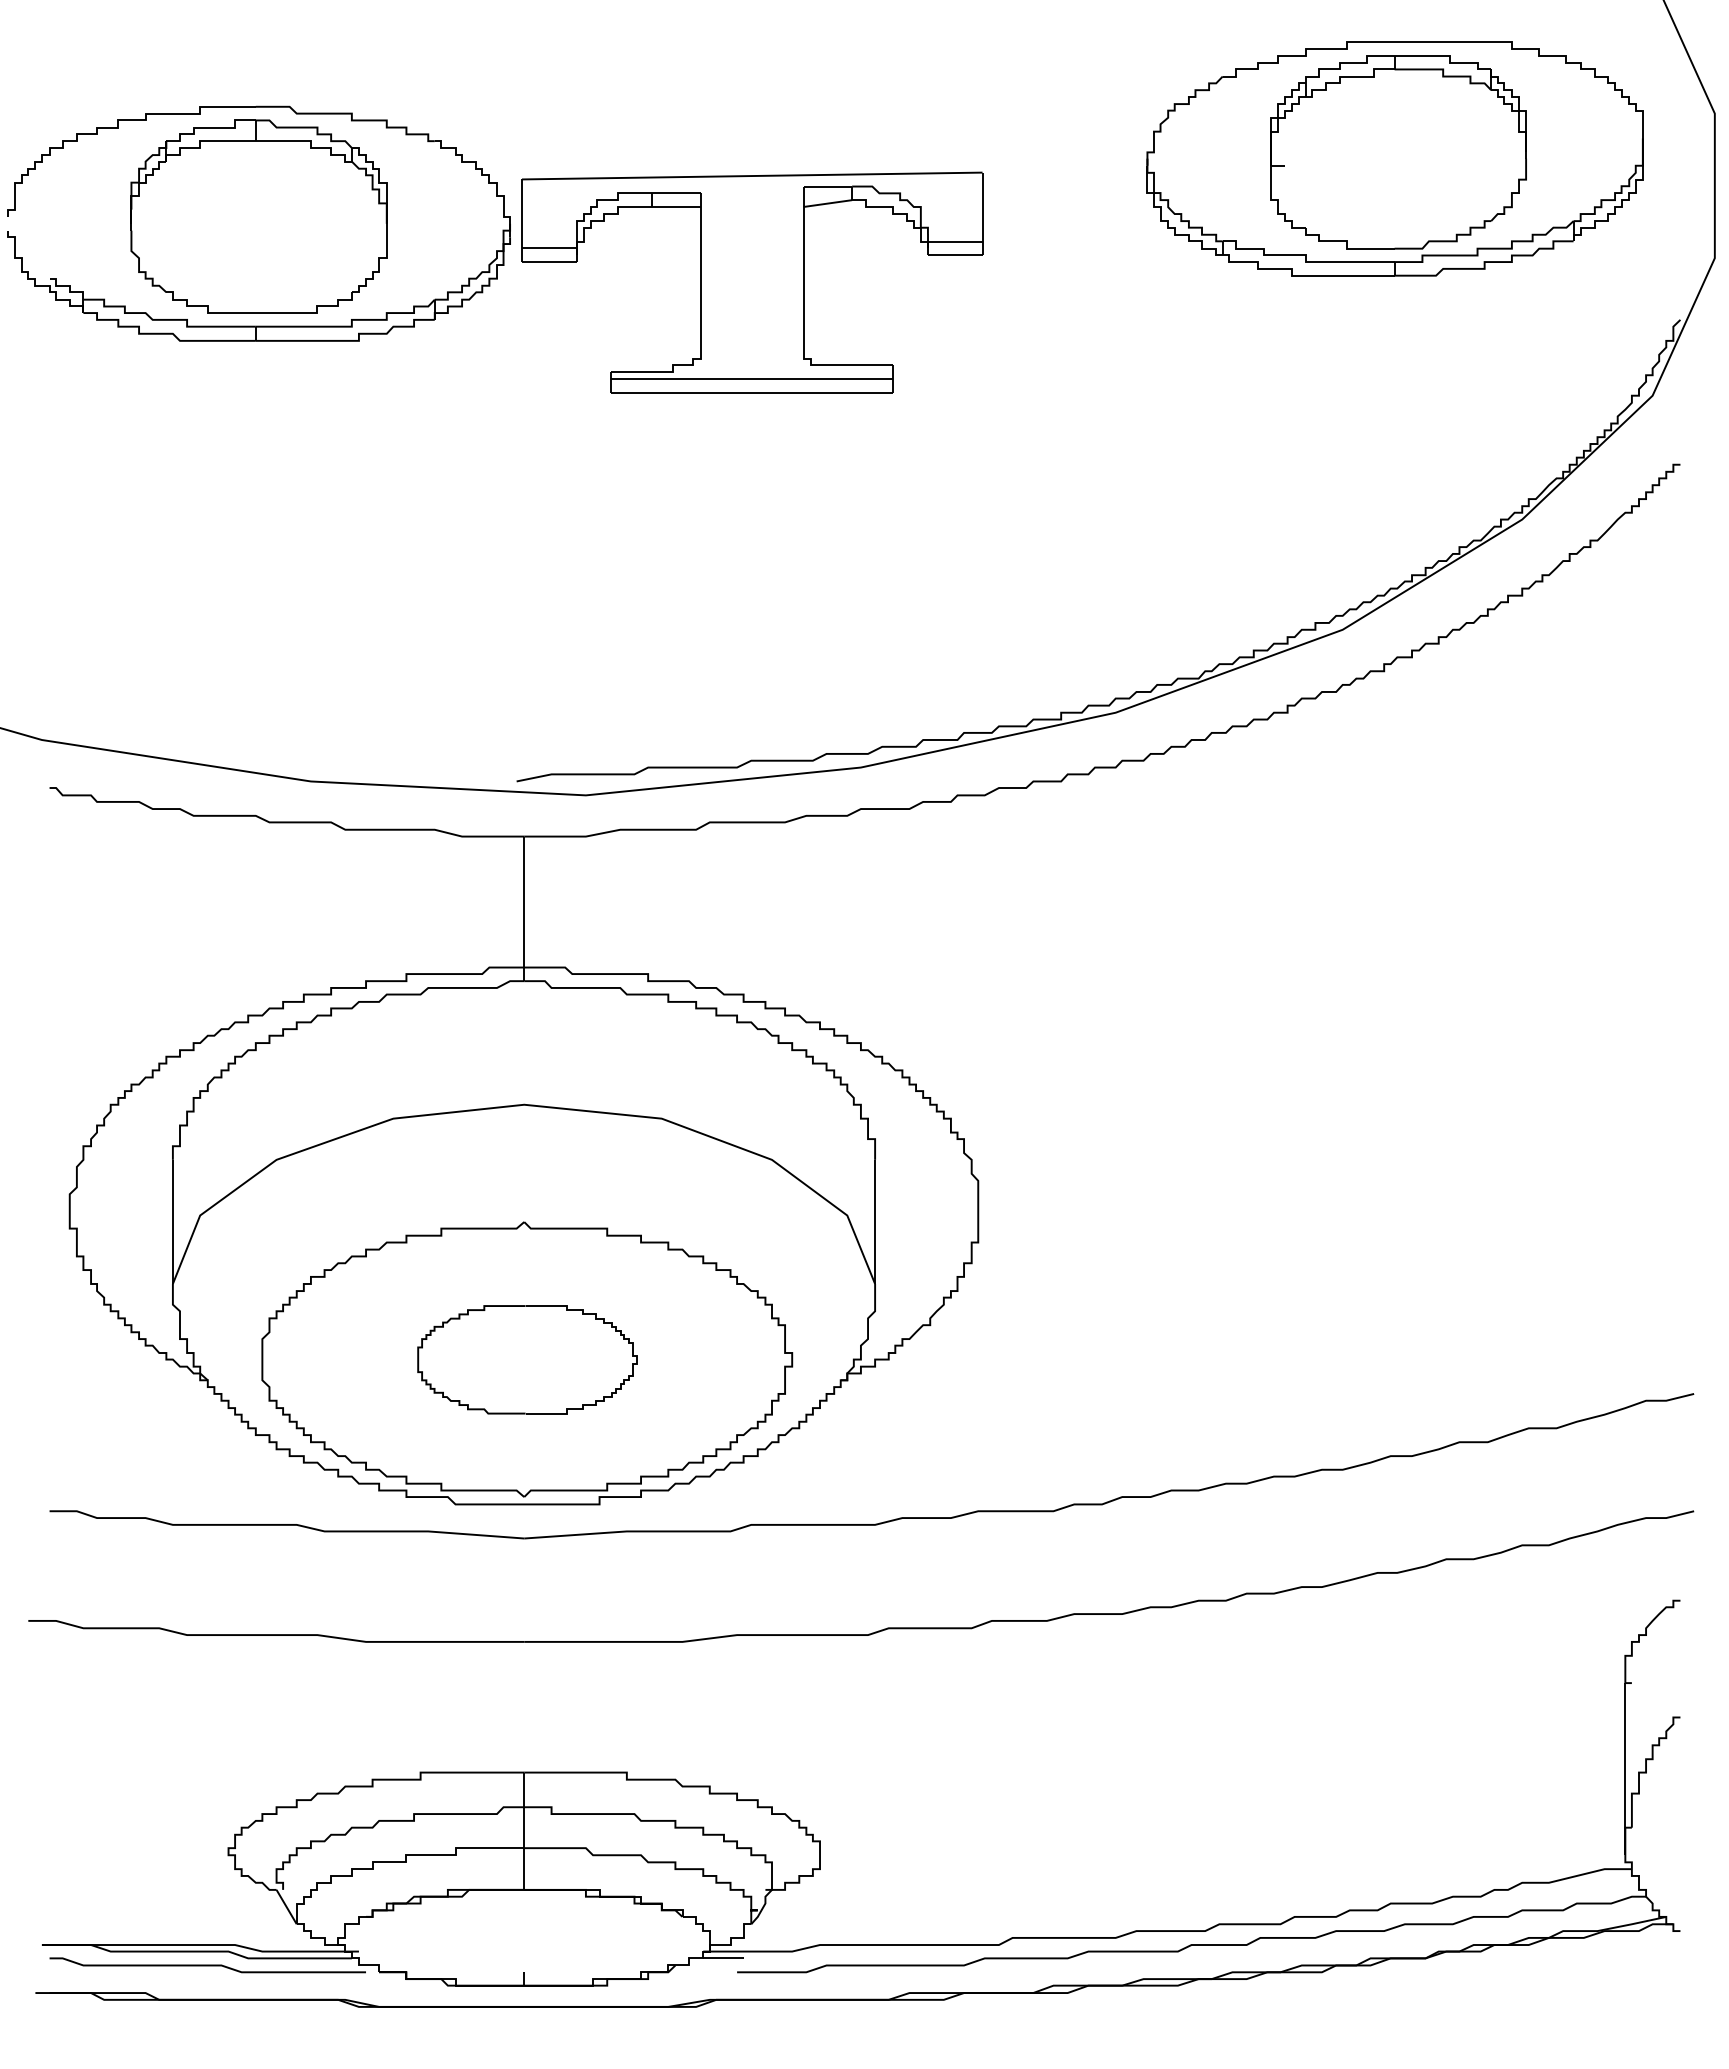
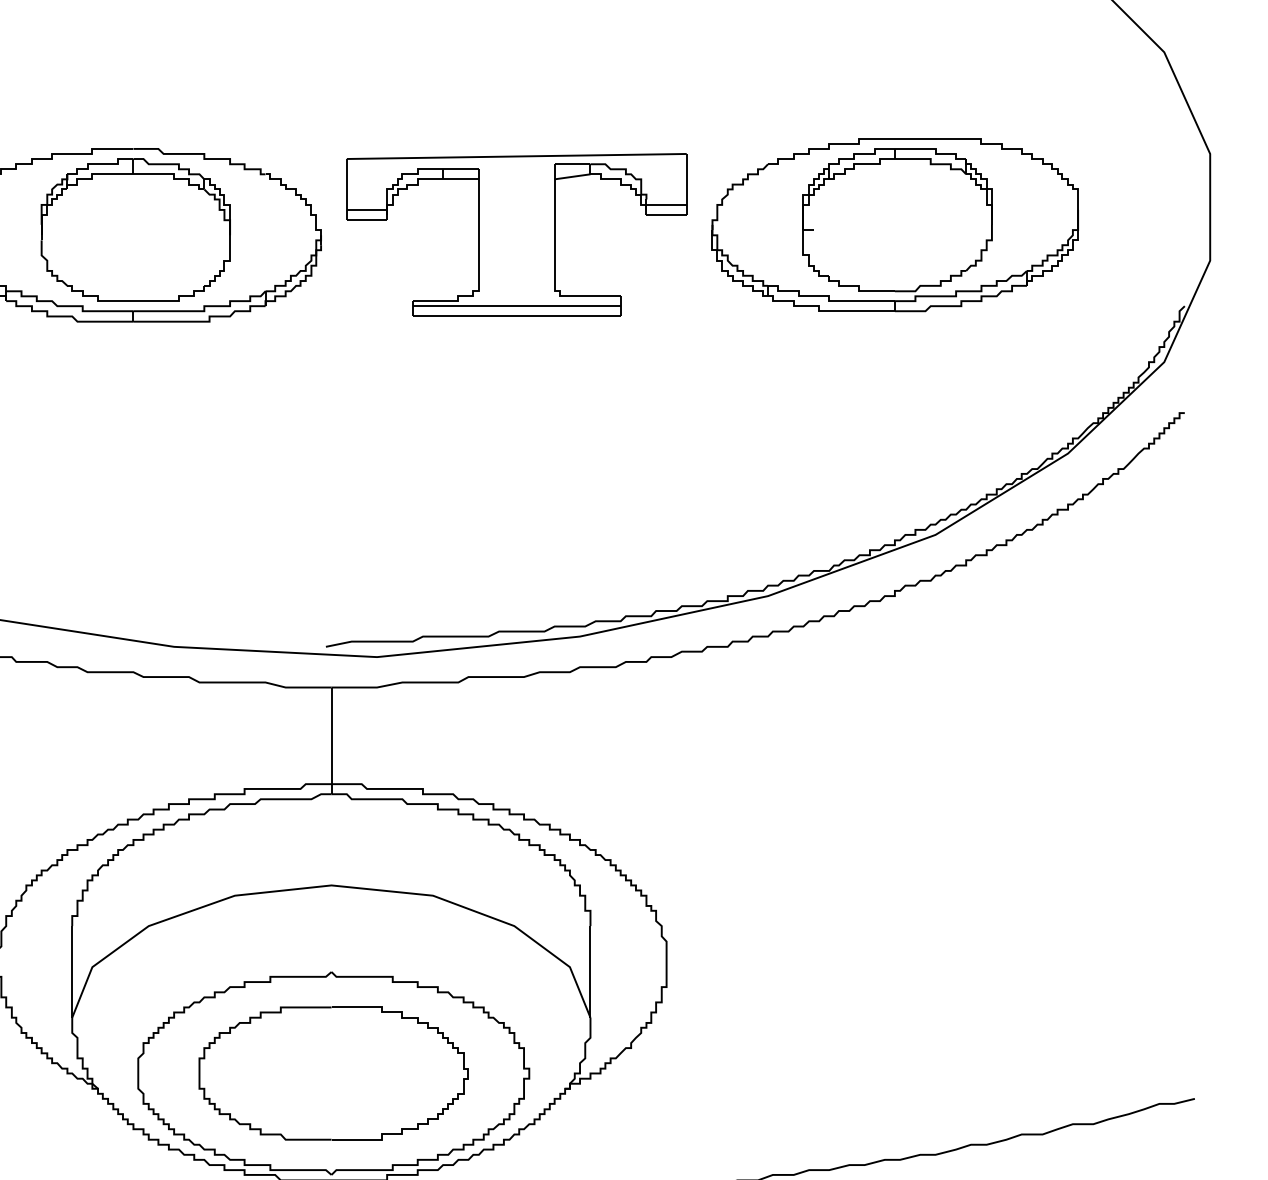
part: (1394, 158) -> (894, 224), moved
part: (752, 282) -> (516, 235), moved
part: (527, 1359) -> (333, 1073), size x1.67

